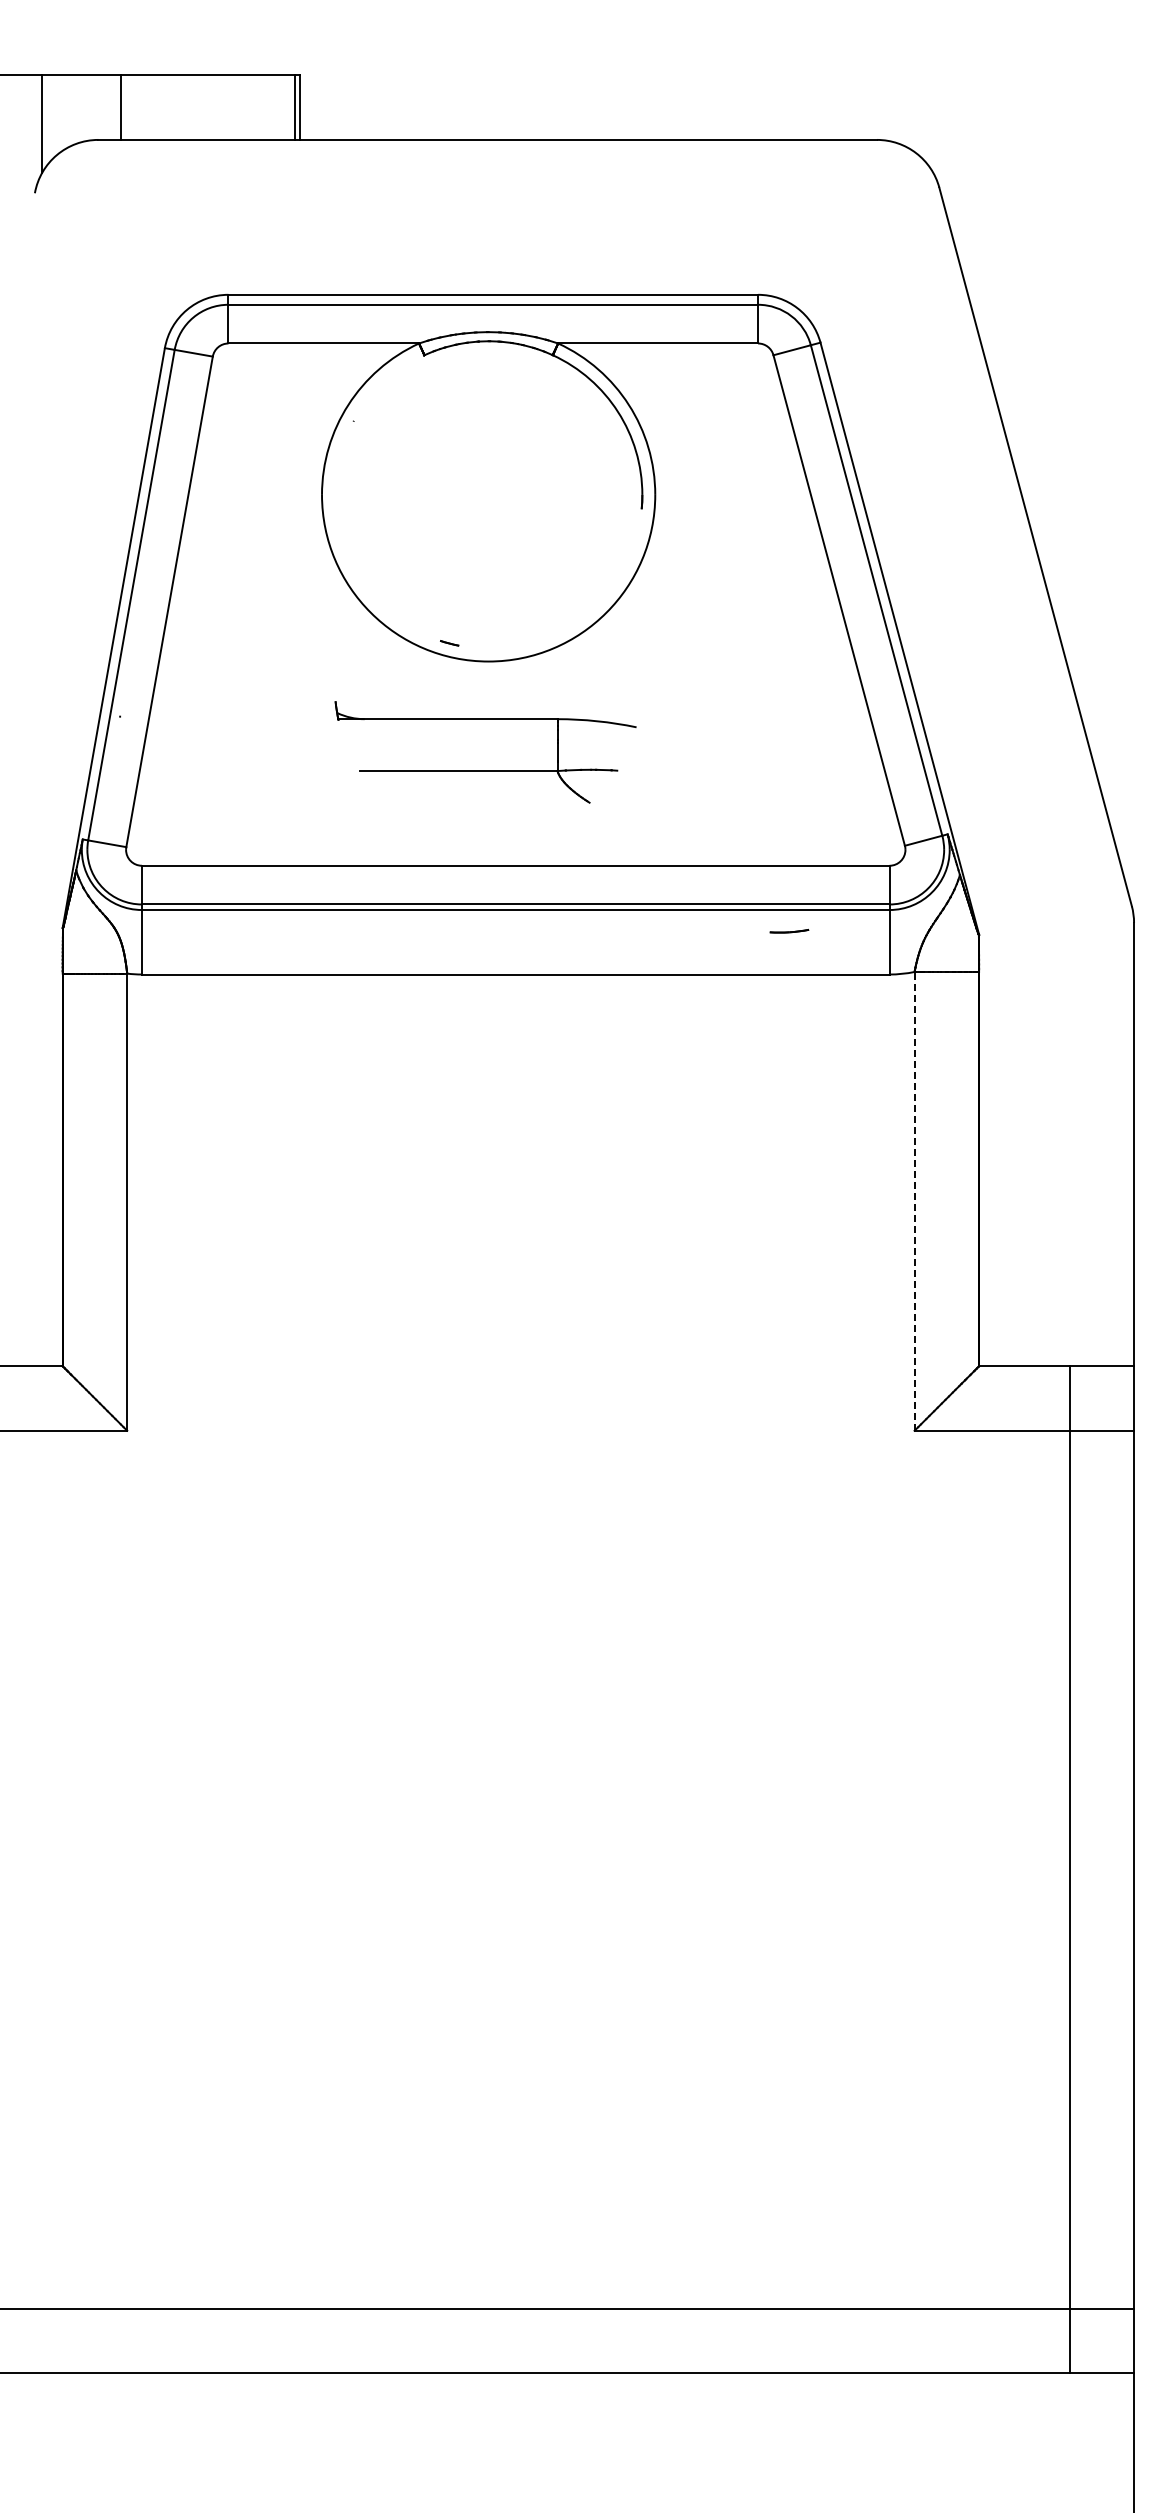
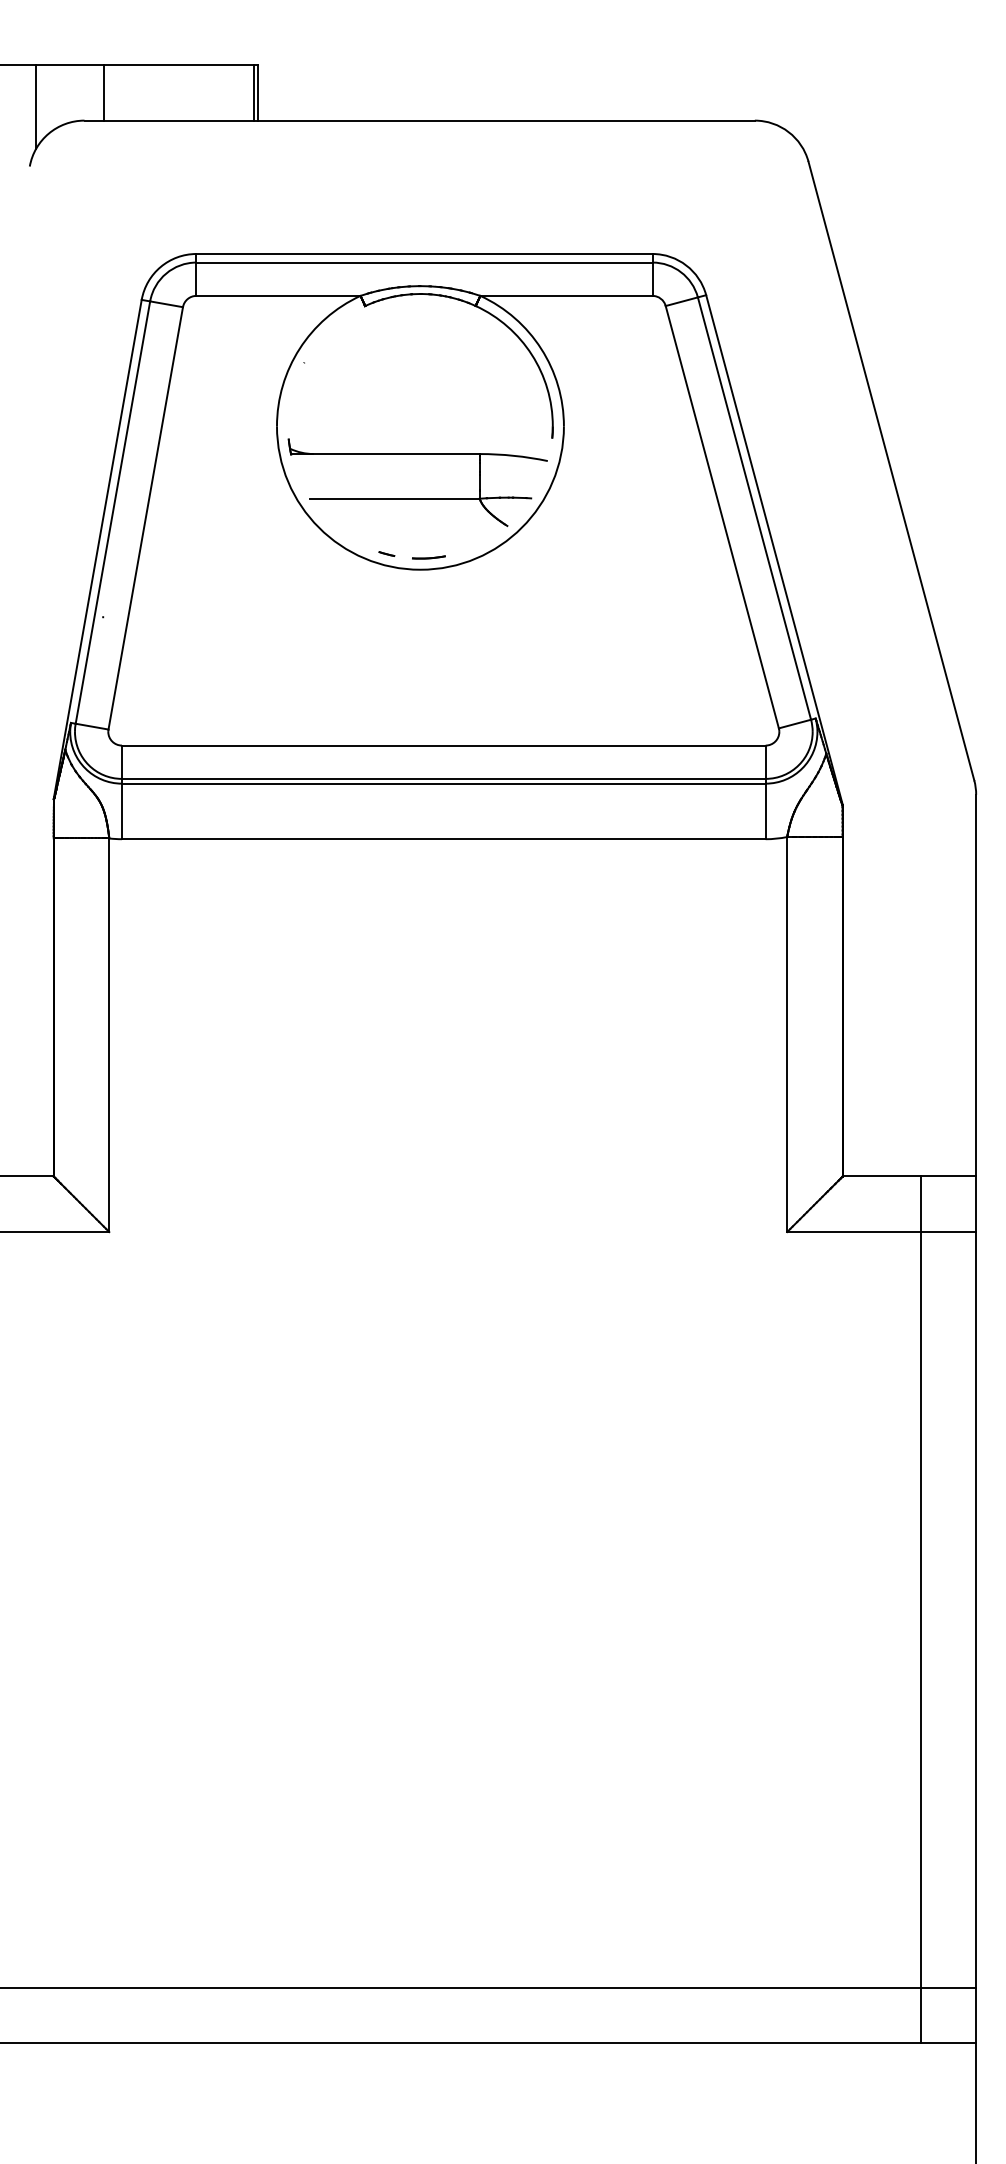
part: (485, 770) -> (417, 498), moved
part: (789, 930) -> (428, 556), moved
line: (914, 1200) -> (787, 1033), dashed -> solid

